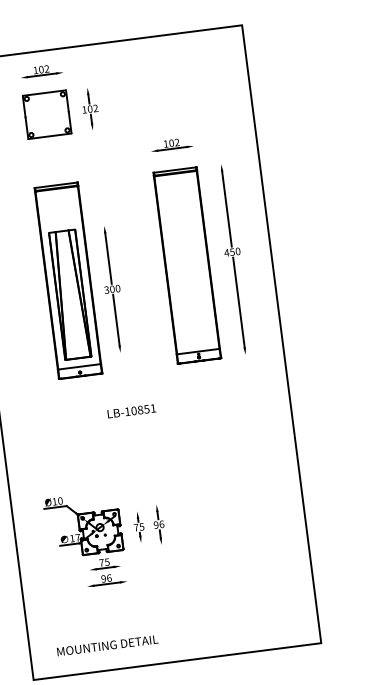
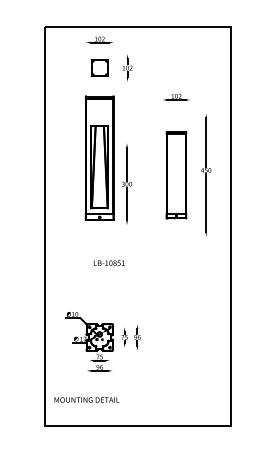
part: (46, 113) -> (99, 67), size x0.6
part: (187, 264) -> (176, 174), size x0.7
part: (67, 279) -> (99, 157), moved
text: (130, 410) -> (108, 262), moved
text: (106, 644) -> (86, 399), moved

